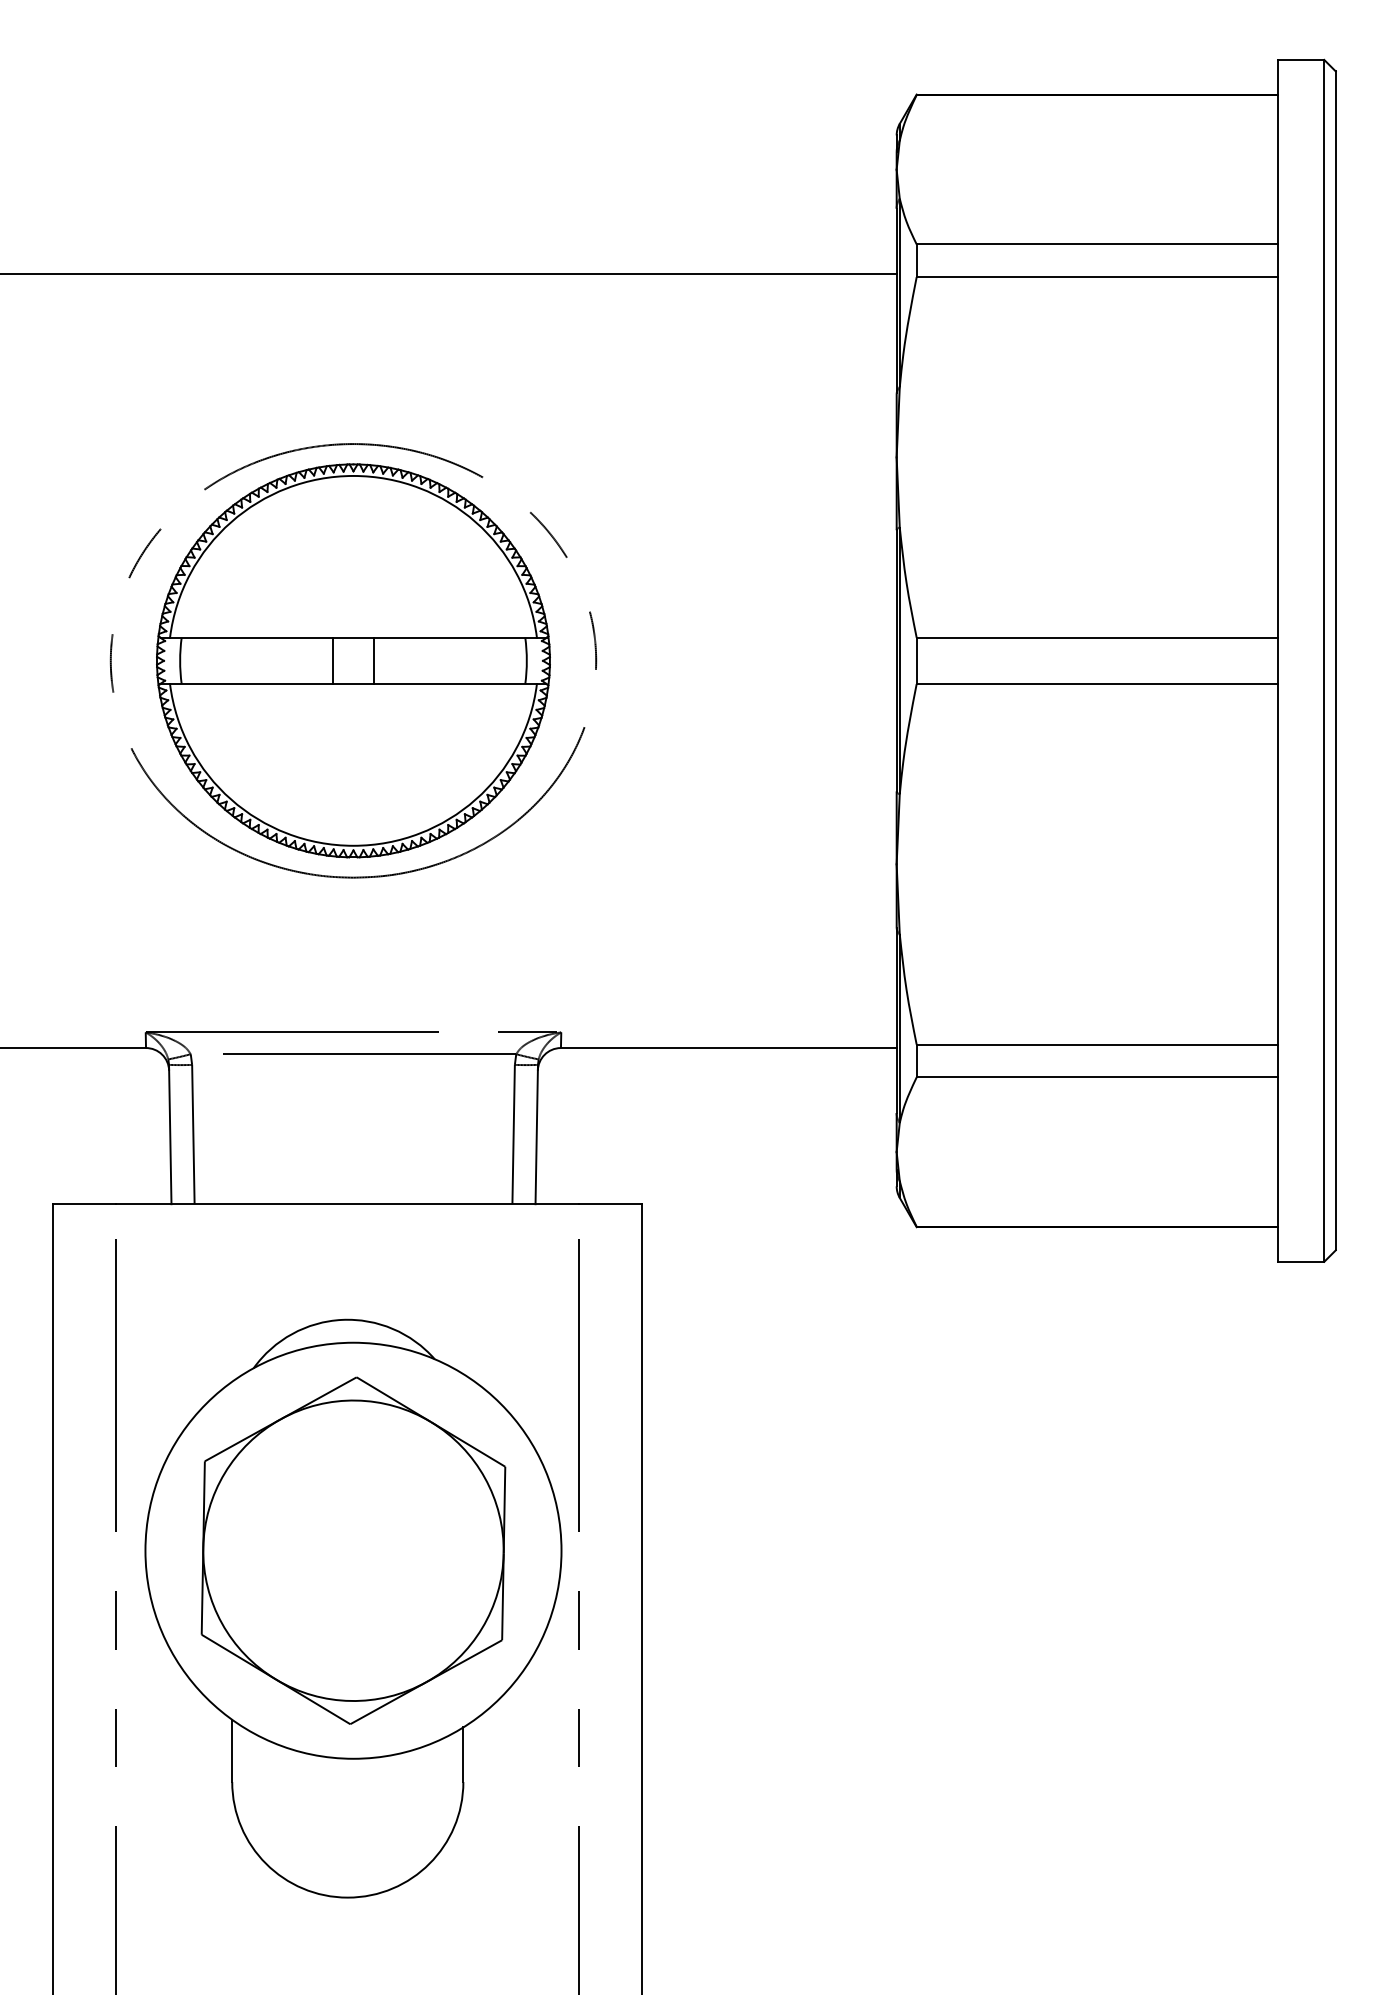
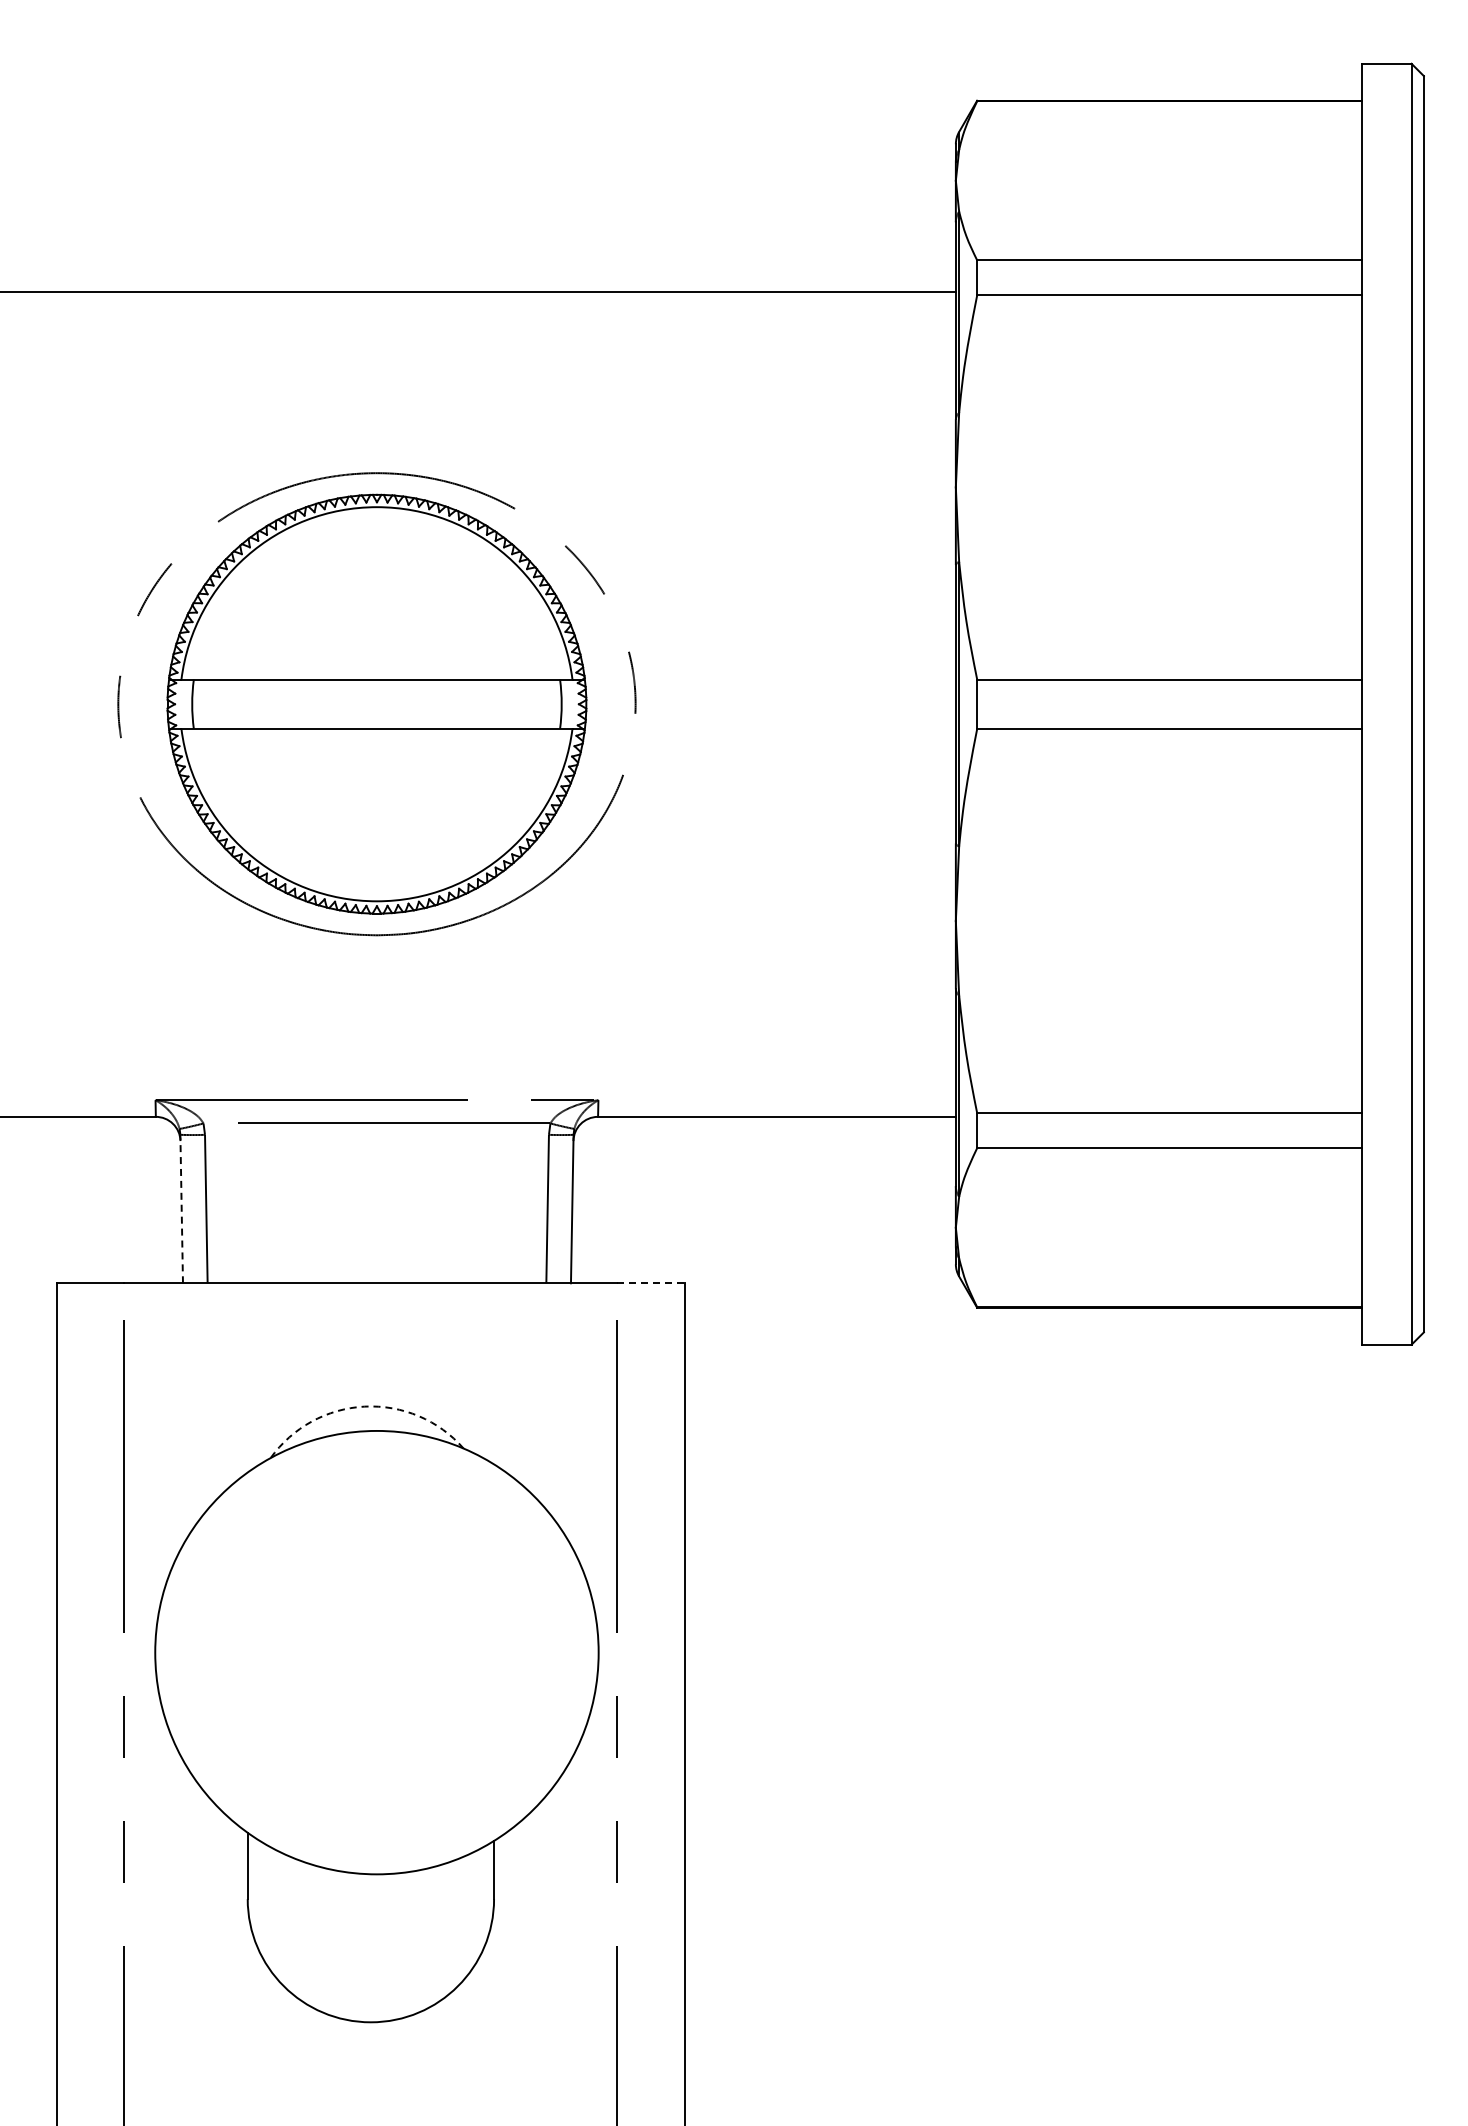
line: (333, 660) -> (355, 703), removed
line: (373, 660) -> (398, 703), removed
line: (170, 1134) -> (181, 1208), solid -> dashed
line: (611, 1204) -> (651, 1283), solid -> dashed
arc: (341, 1319) -> (364, 1406), solid -> dashed
part: (353, 1550) -> (376, 1652), removed

